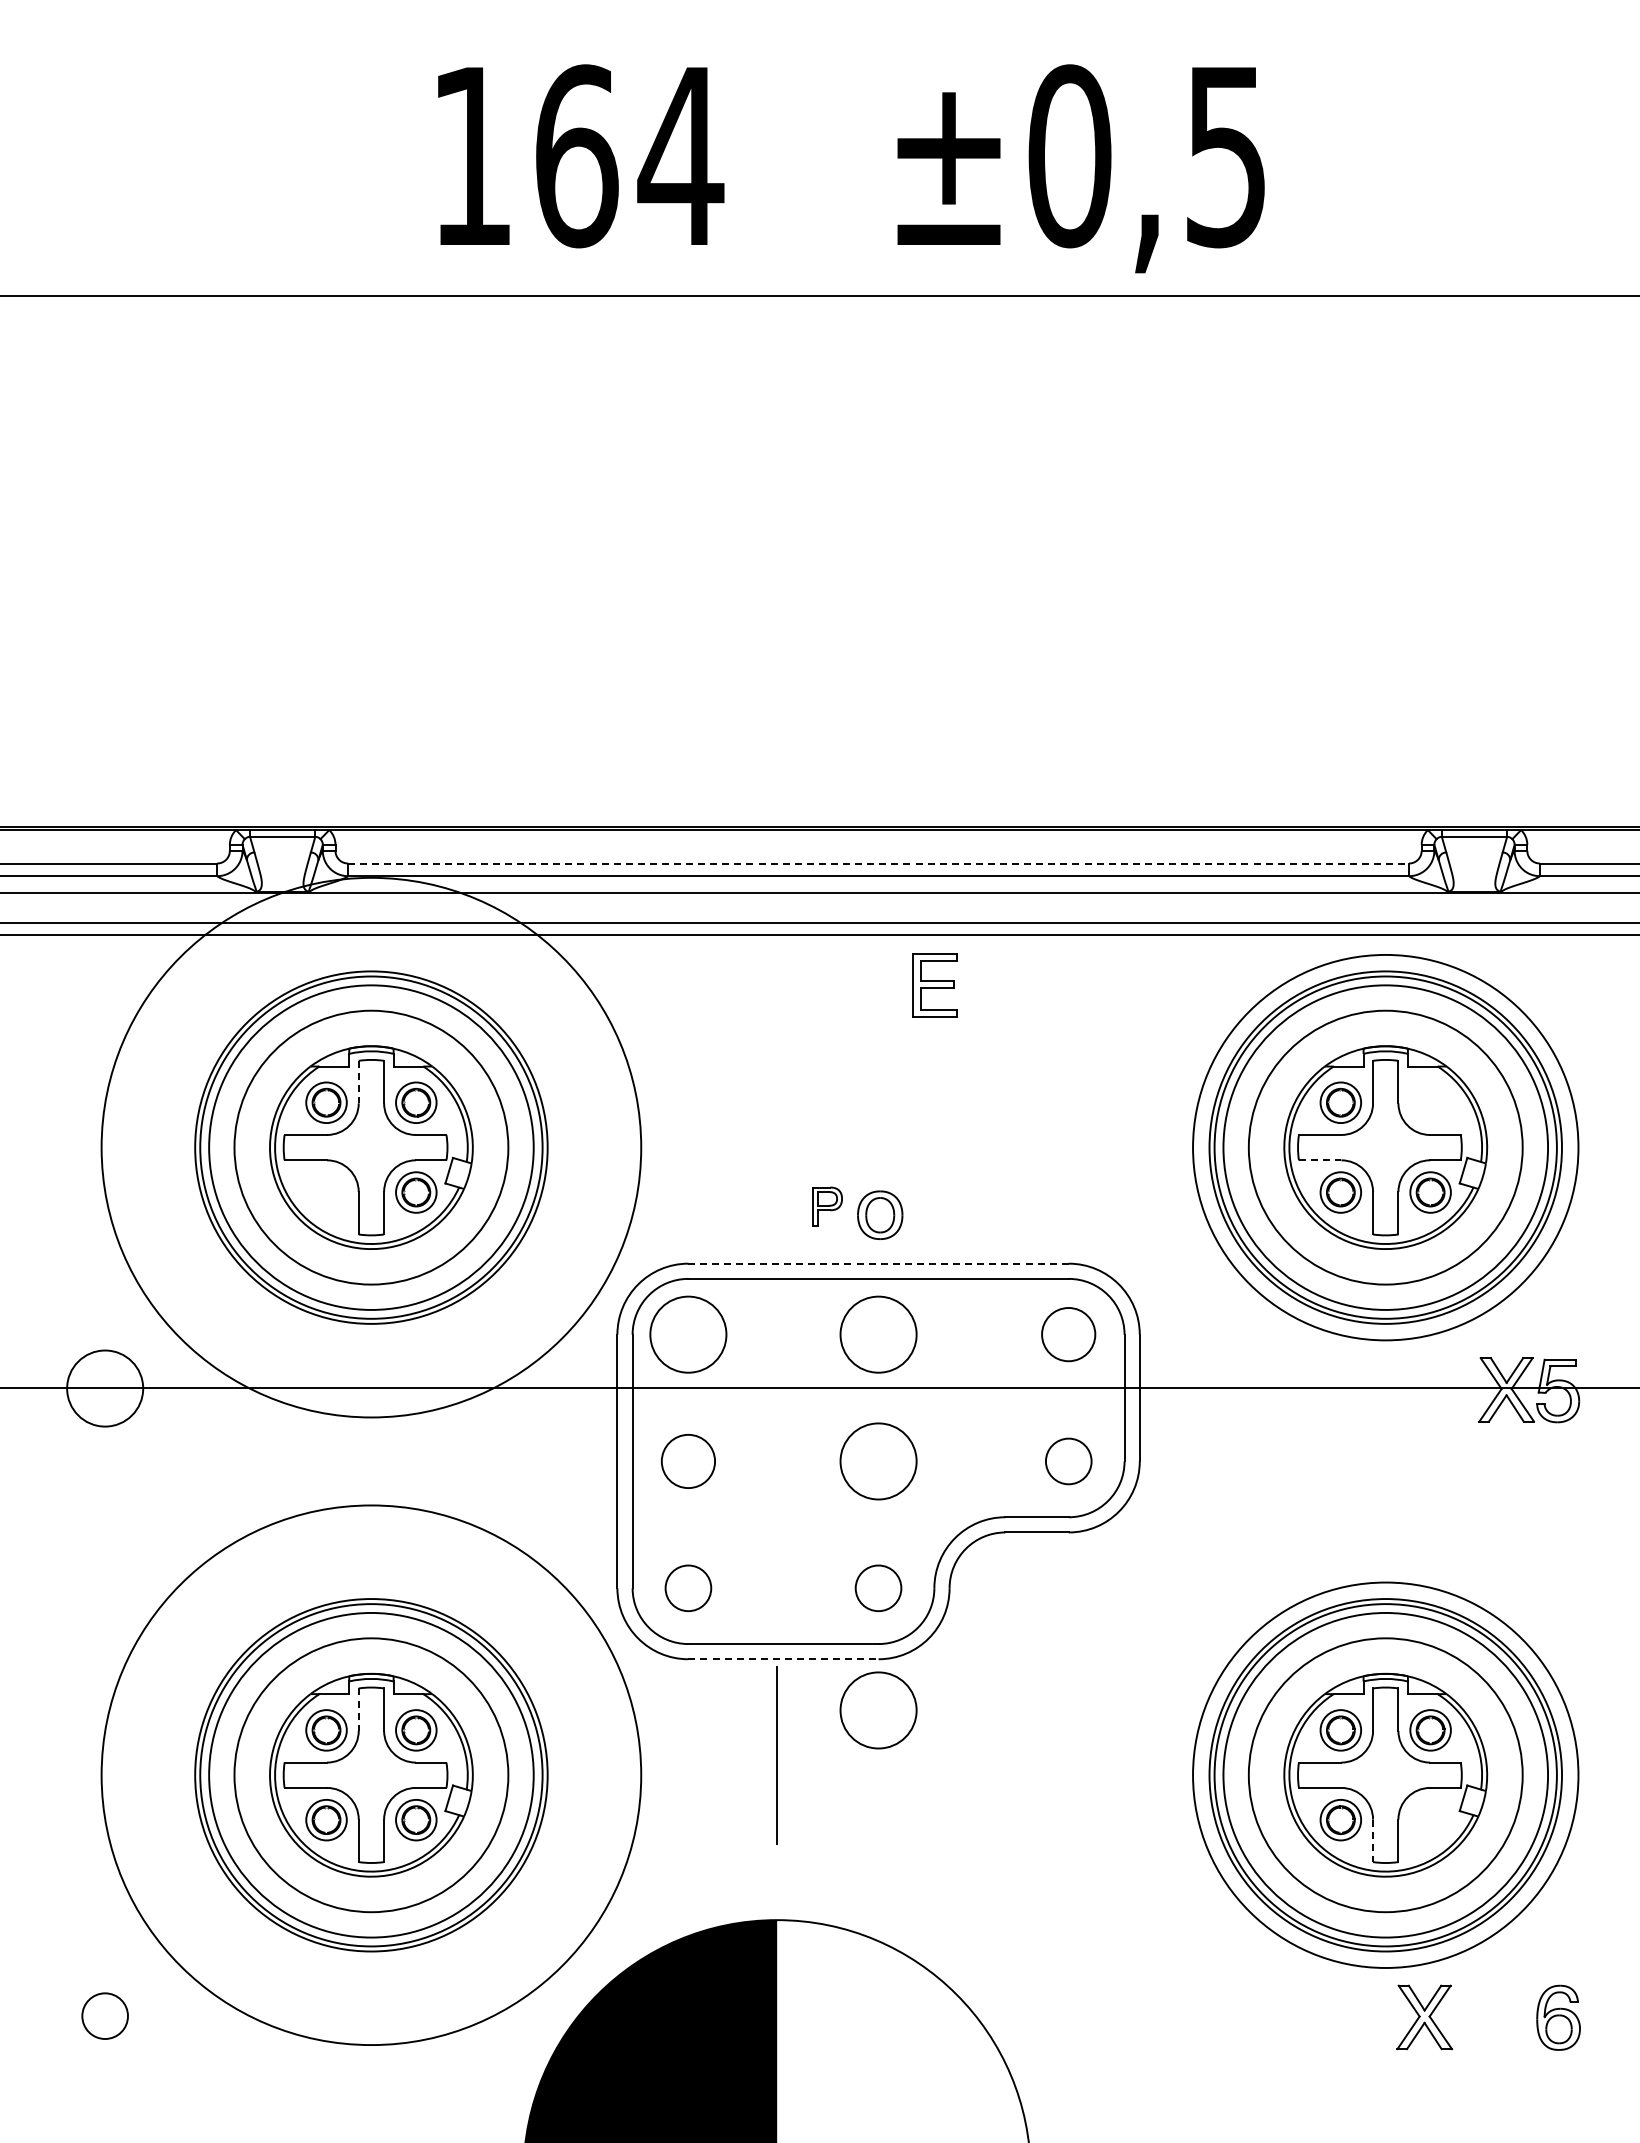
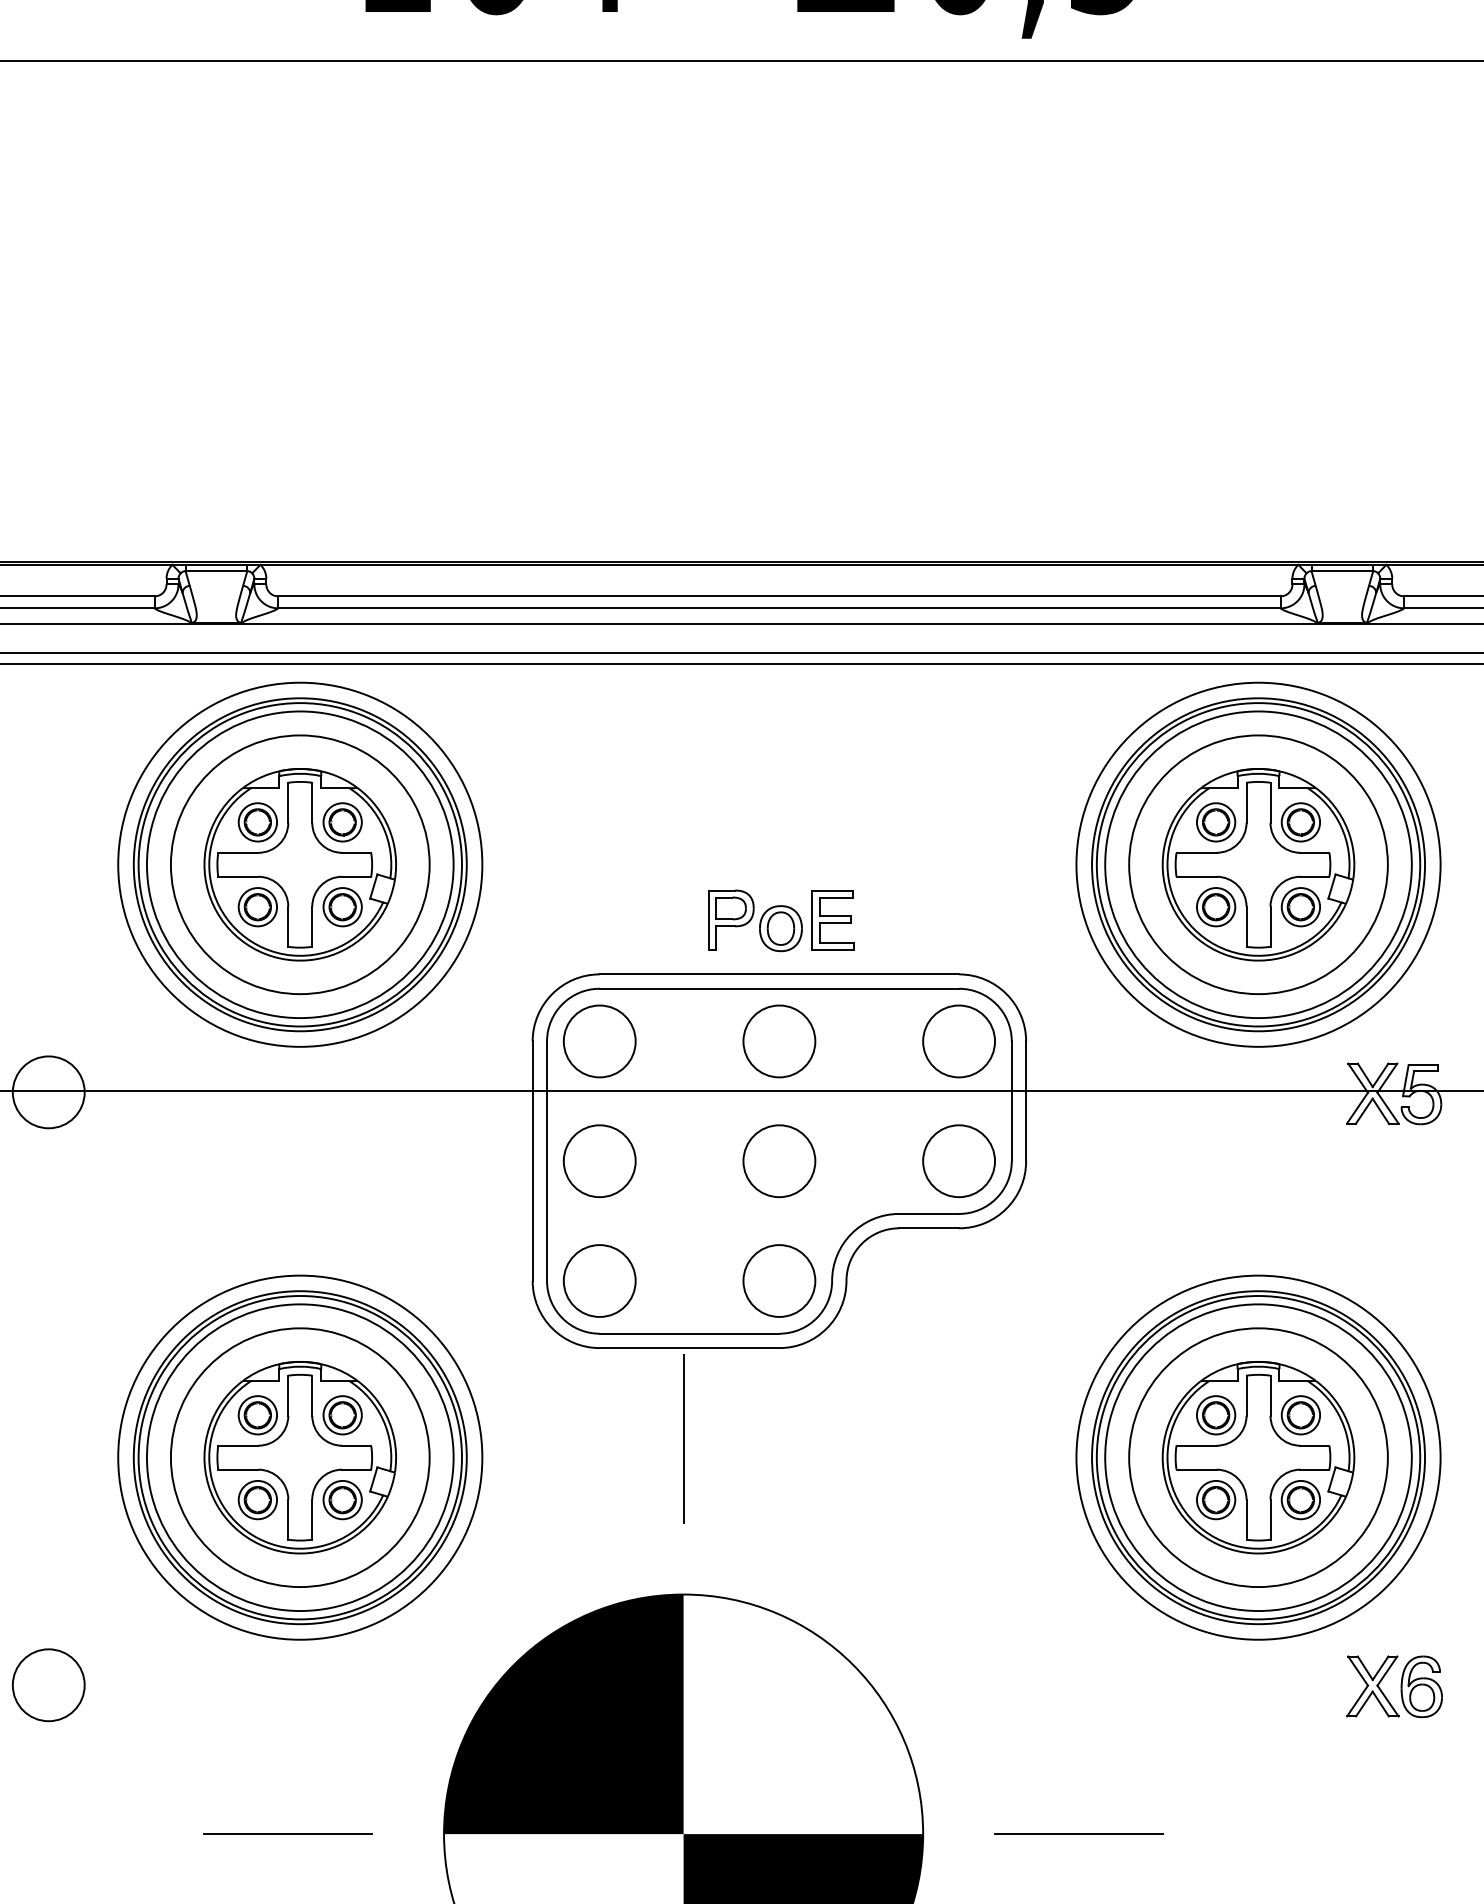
line: (879, 863) -> (780, 596), dashed -> solid
part: (934, 985) -> (832, 920), moved
line: (358, 1082) -> (288, 803), dashed -> solid
part: (1430, 1102) -> (1300, 822), added
circle: (371, 1147) -> (300, 864), size x0.71
line: (1320, 1160) -> (1196, 876), dashed -> solid
part: (326, 1192) -> (257, 907), added
part: (827, 1206) -> (731, 920), size x1.67
line: (878, 1263) -> (779, 974), dashed -> solid
circle: (1068, 1334) -> (958, 1041), size x1.43
circle: (688, 1461) -> (599, 1161), size x1.43
circle: (1068, 1461) -> (958, 1161), size x1.67
circle: (688, 1588) -> (599, 1281), size x1.67
circle: (878, 1588) -> (779, 1281), size x1.67
line: (784, 1659) -> (690, 1348), dashed -> solid
line: (358, 1710) -> (288, 1396), dashed -> solid
circle: (878, 1710) -> (779, 1396), removed
circle: (371, 1774) -> (300, 1456), size x0.71
part: (1430, 1820) -> (1300, 1500), added
line: (1373, 1841) -> (1246, 1520), dashed -> solid
circle: (105, 2016) -> (49, 1685), size x1.67
part: (1424, 2017) -> (1372, 1686), moved

